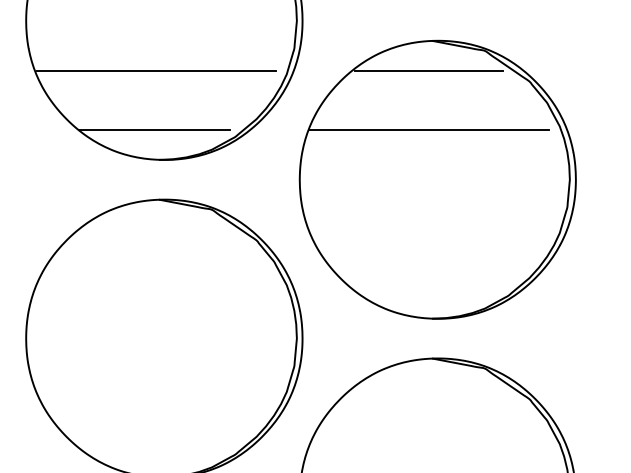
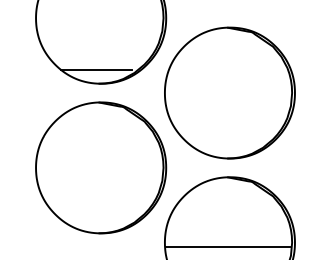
line: (156, 70) -> (97, 41), removed
line: (428, 70) -> (225, 41), removed
line: (428, 129) -> (225, 69), removed

